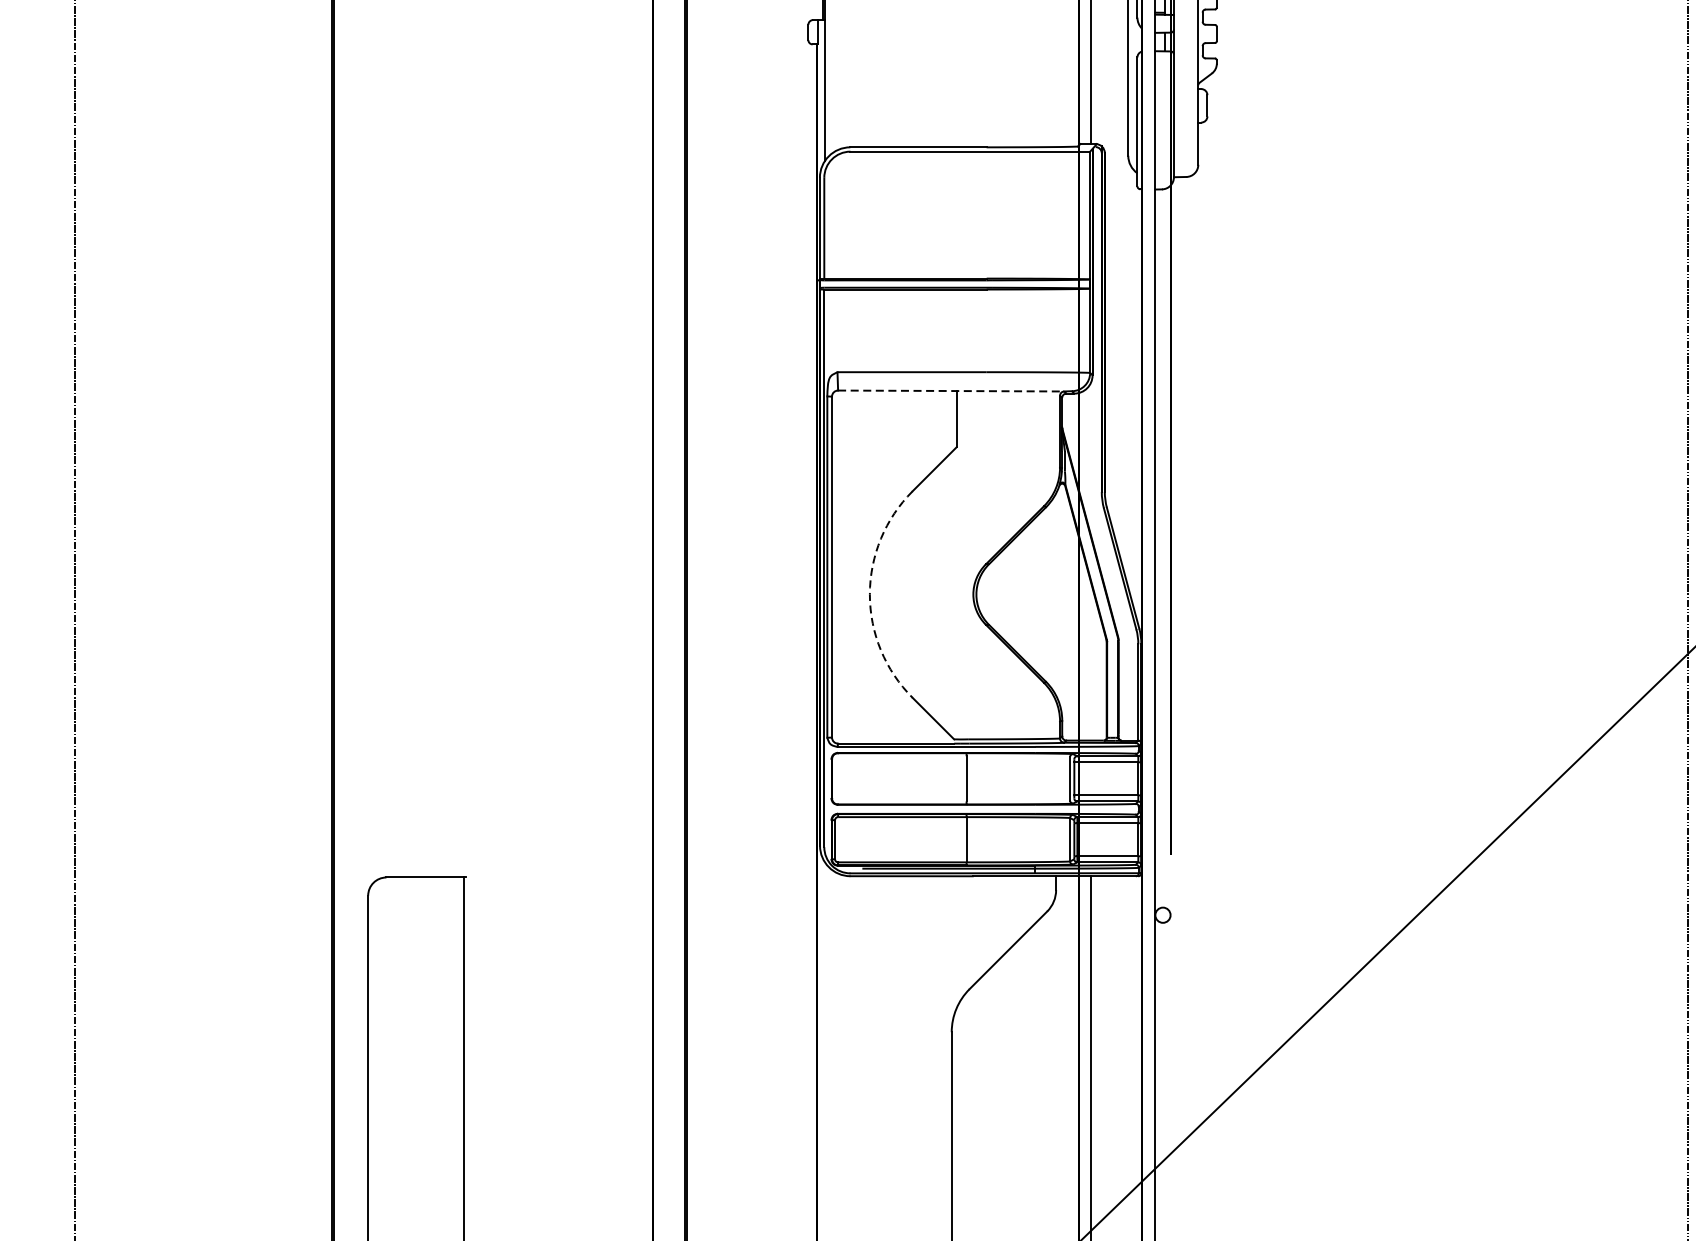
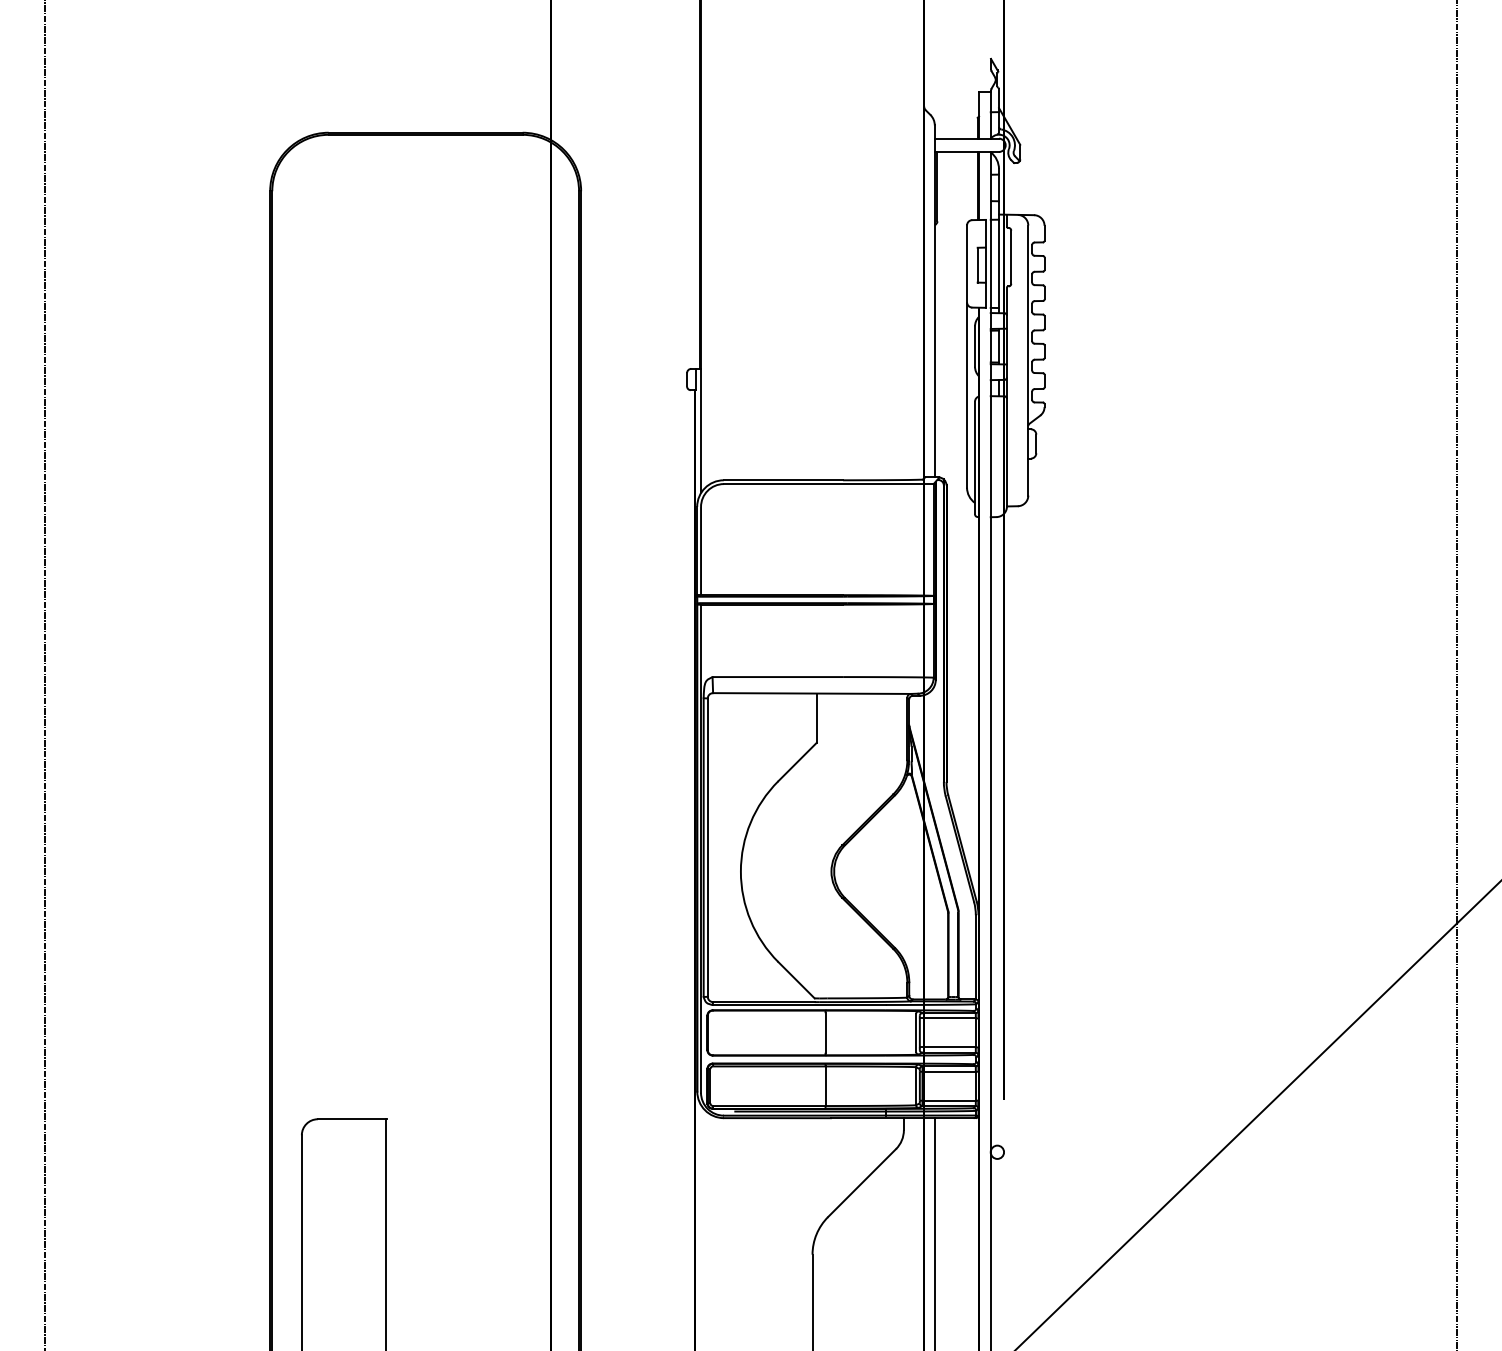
line: (951, 390) -> (812, 693), dashed -> solid
arc: (869, 594) -> (740, 871), dashed -> solid

